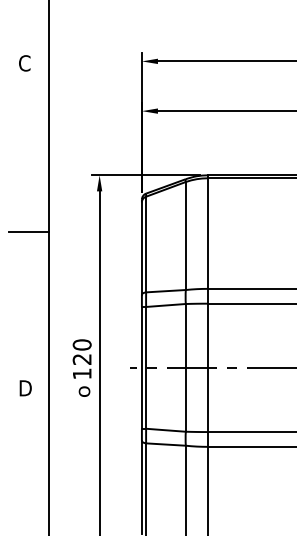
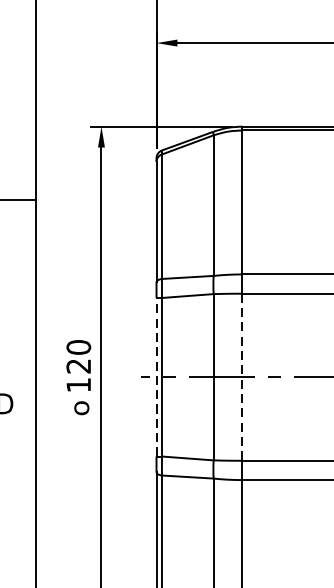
line: (141, 367) -> (155, 376), solid -> dashed
line: (207, 368) -> (241, 378), solid -> dashed

